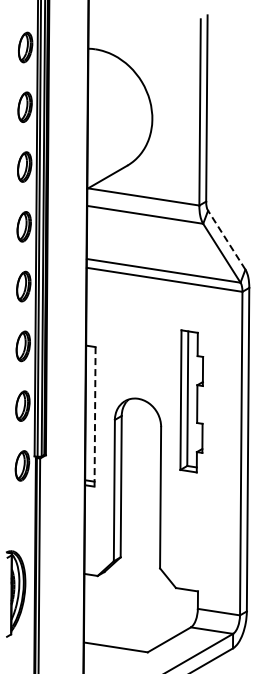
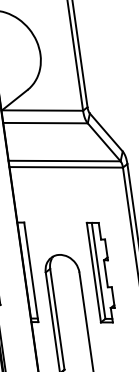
line: (226, 240) -> (106, 132), dashed -> solid
part: (191, 401) -> (101, 272), moved
line: (95, 416) -> (31, 272), dashed -> solid

